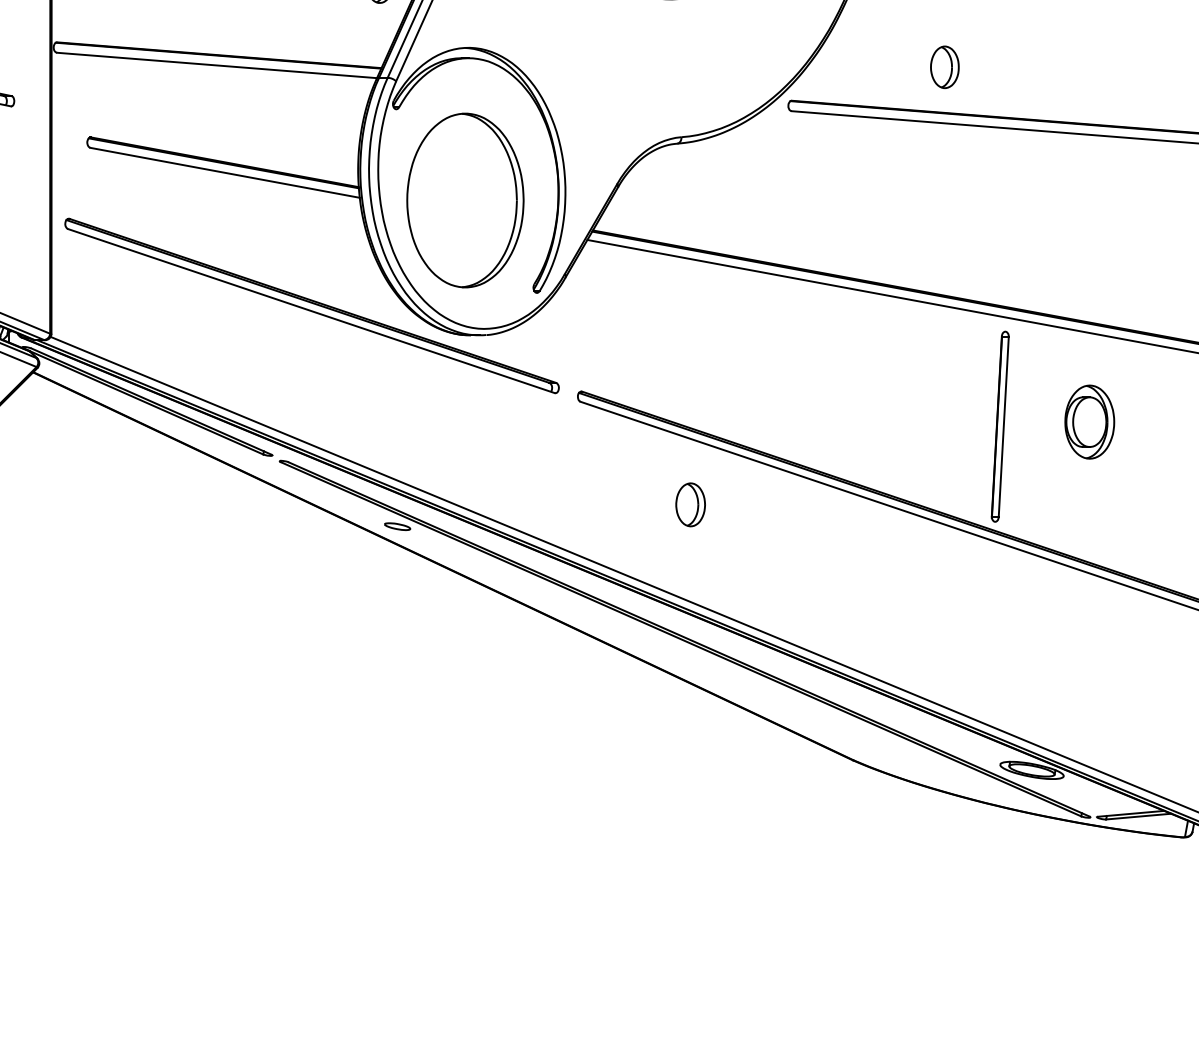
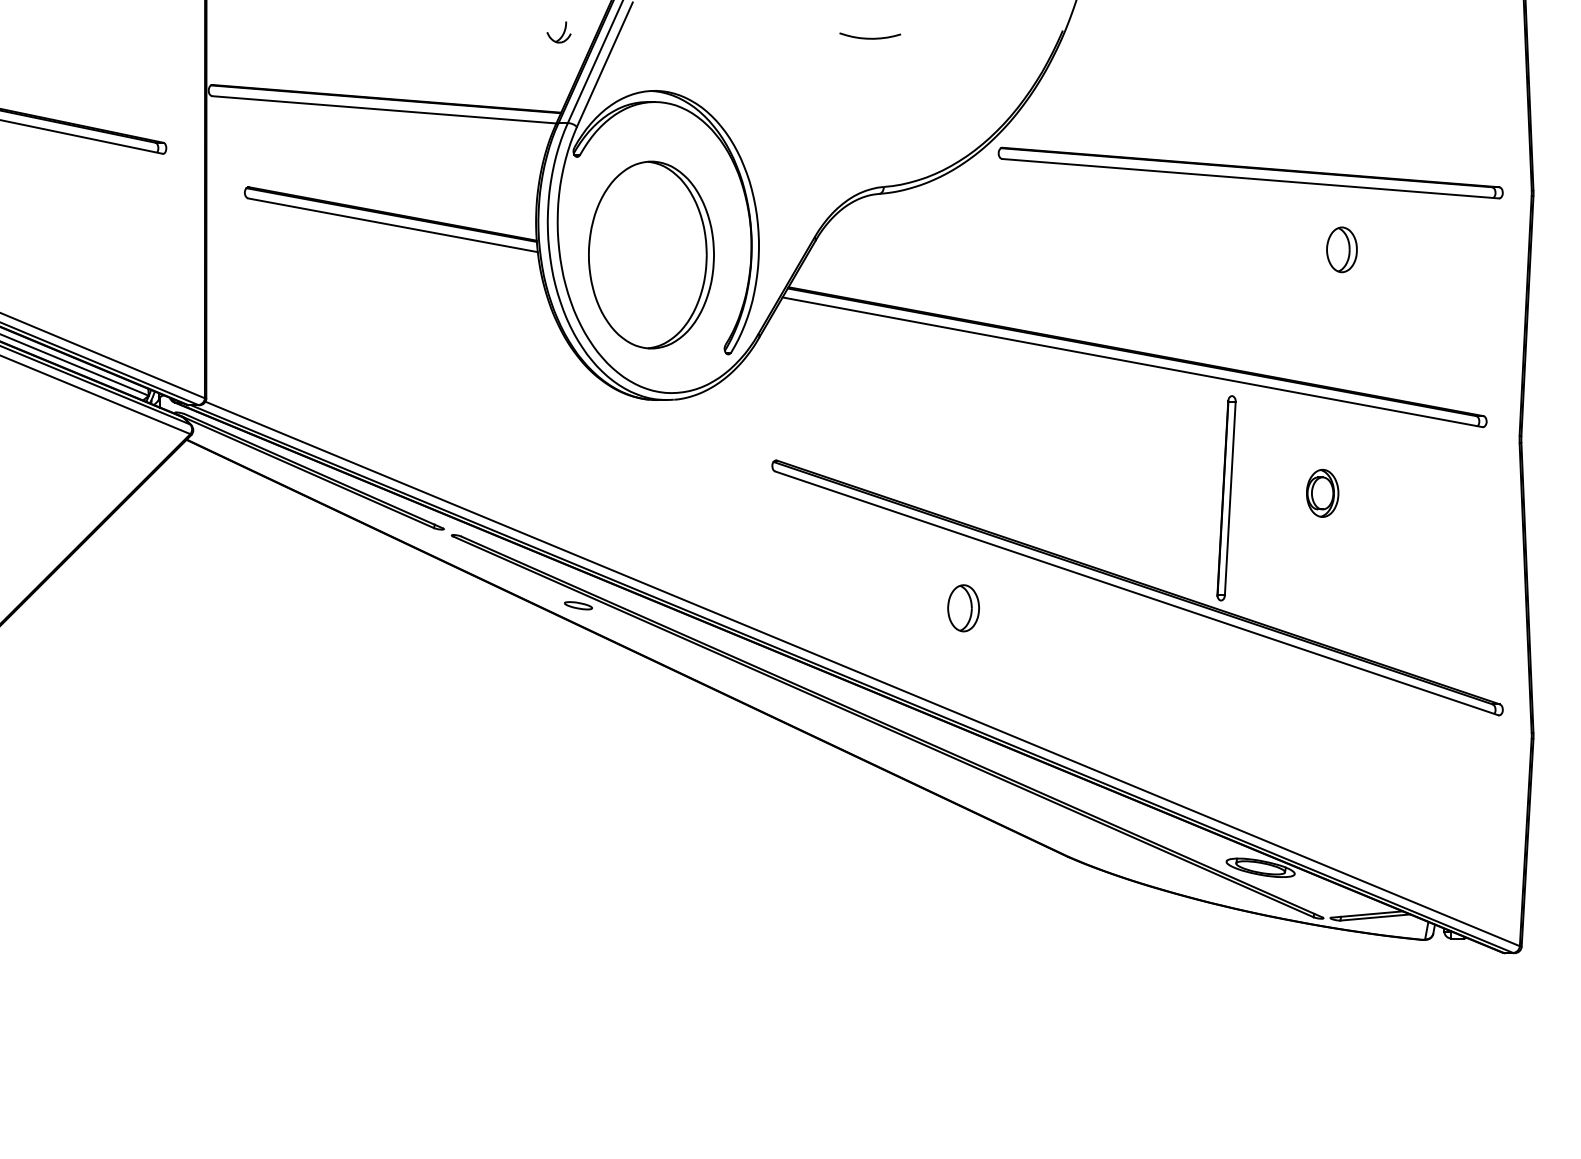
part: (944, 67) -> (1341, 249), moved
part: (312, 306) -> (486, 368), removed
part: (1089, 422) -> (1322, 493), size x0.6
part: (690, 505) -> (963, 608), moved

